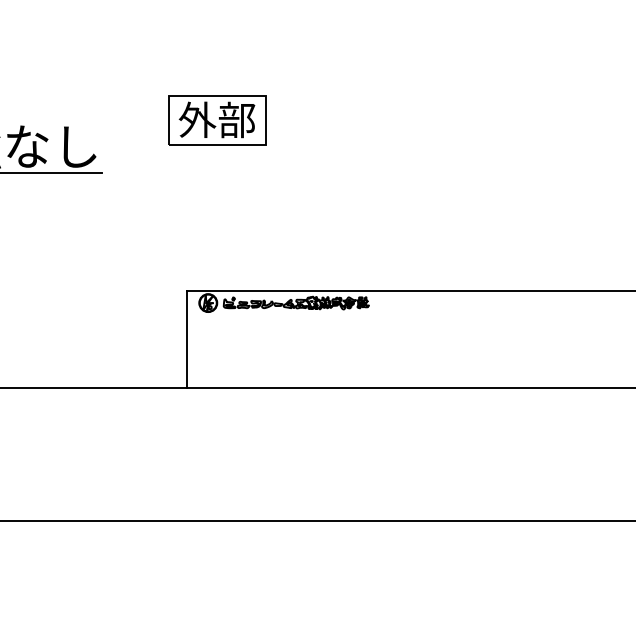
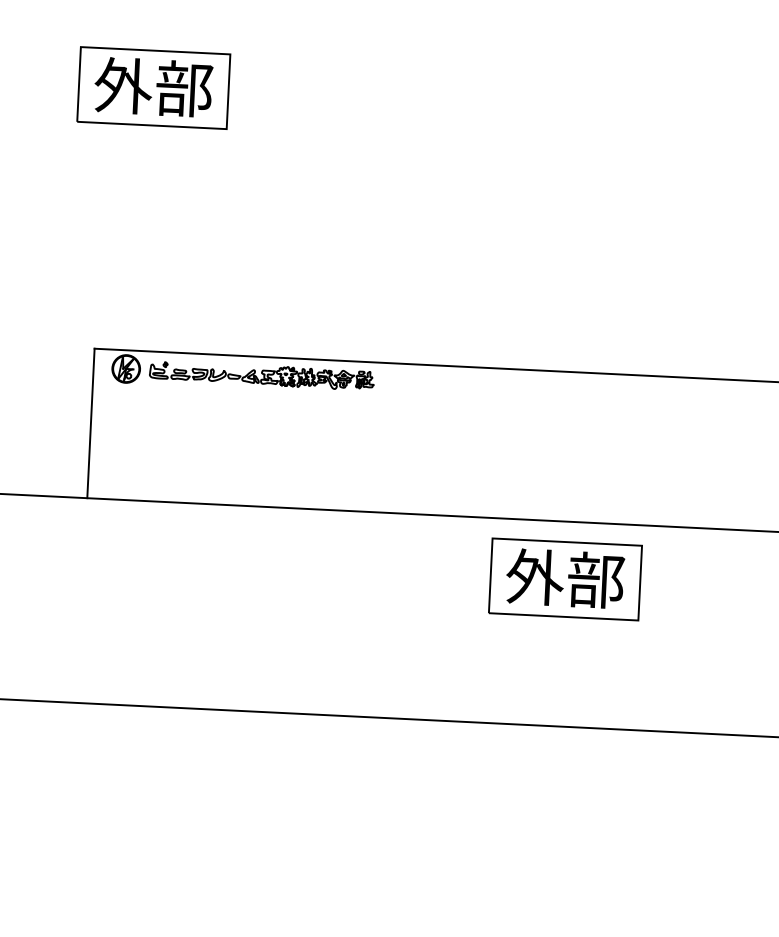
part: (499, 425) -> (565, 579), added

